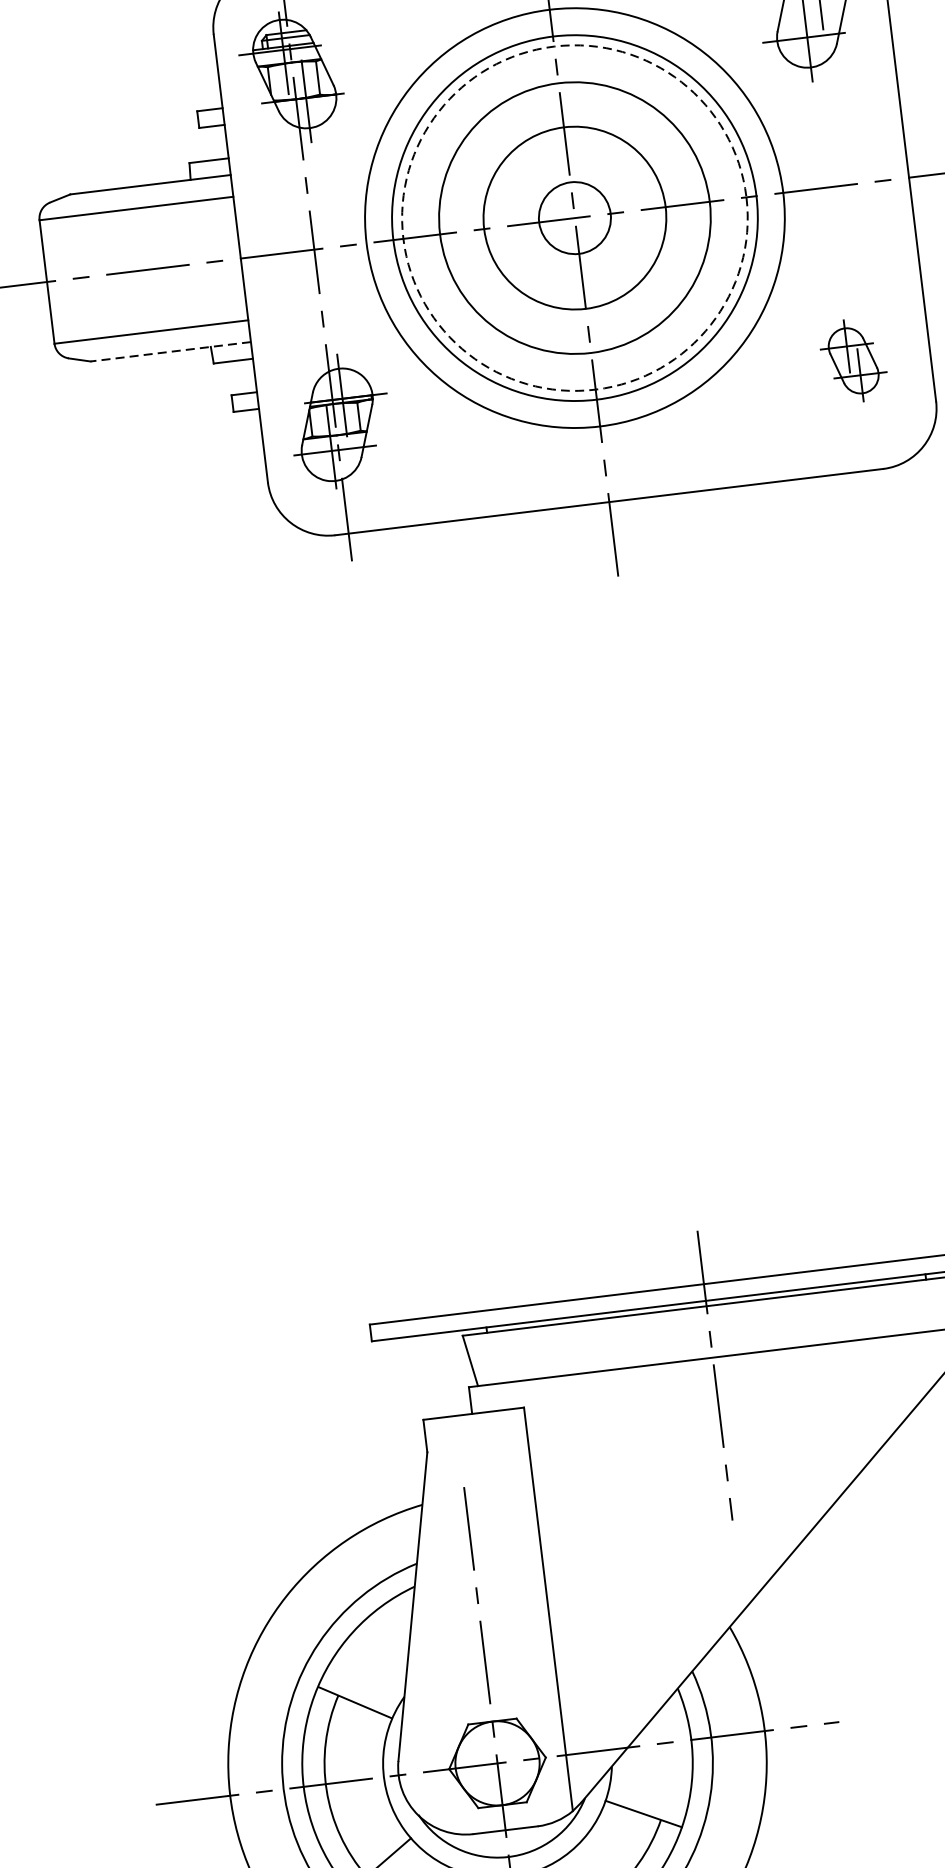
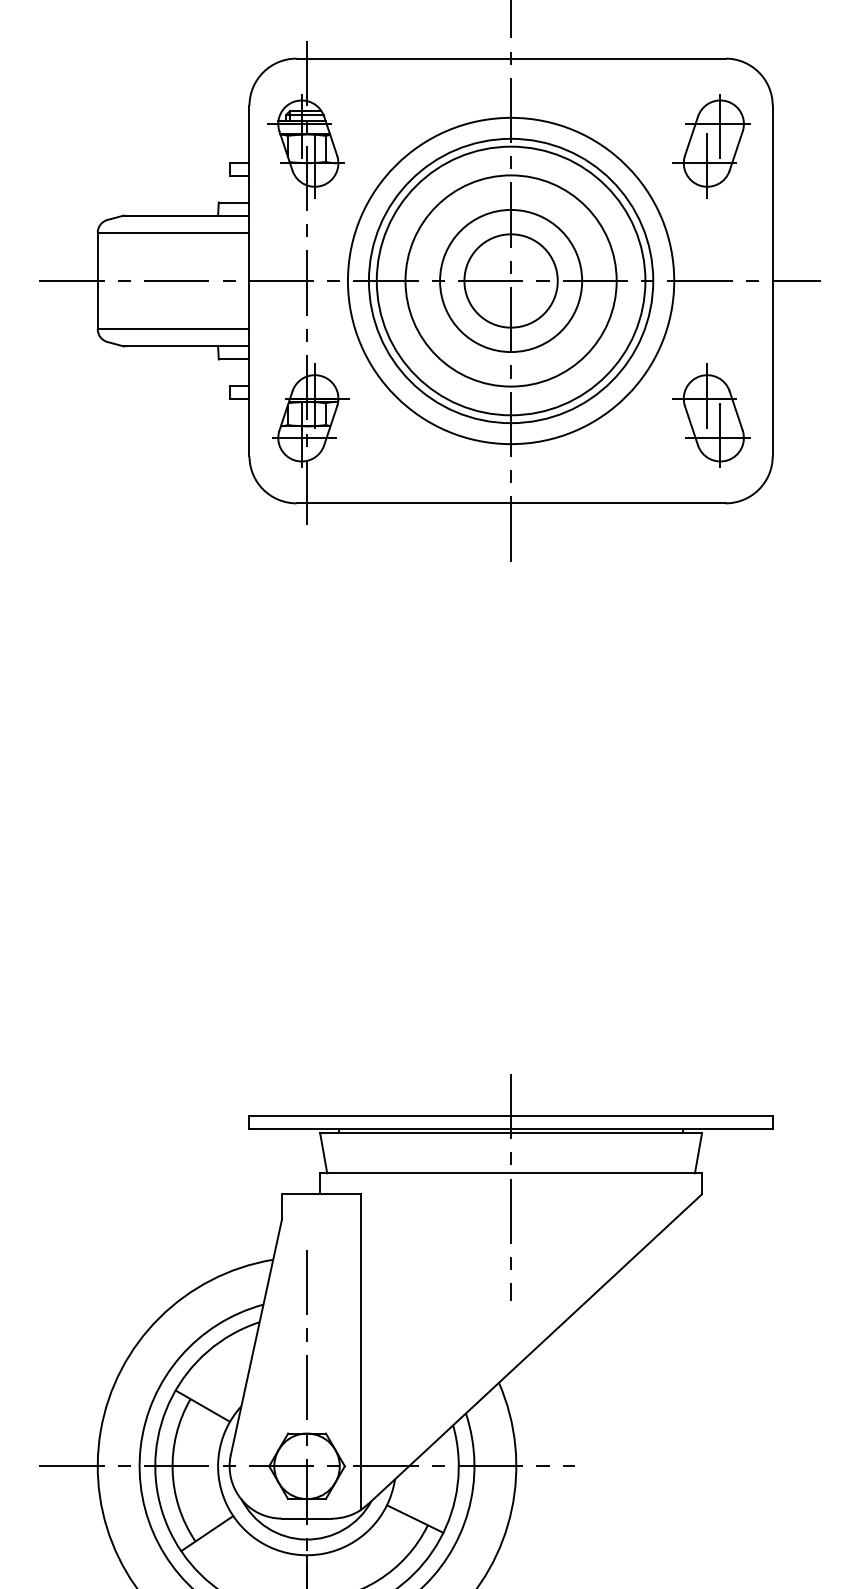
circle: (574, 217) -> (510, 280), dashed -> solid
circle: (574, 217) -> (510, 280), size x1.67
line: (170, 351) -> (186, 346), dashed -> solid
part: (851, 358) -> (711, 415), size x1.67

